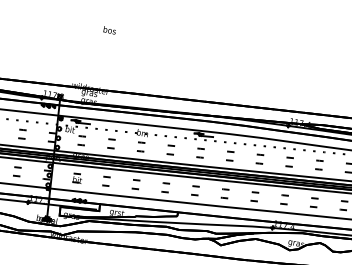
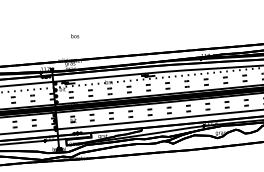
text: (110, 30) -> (75, 36), moved

